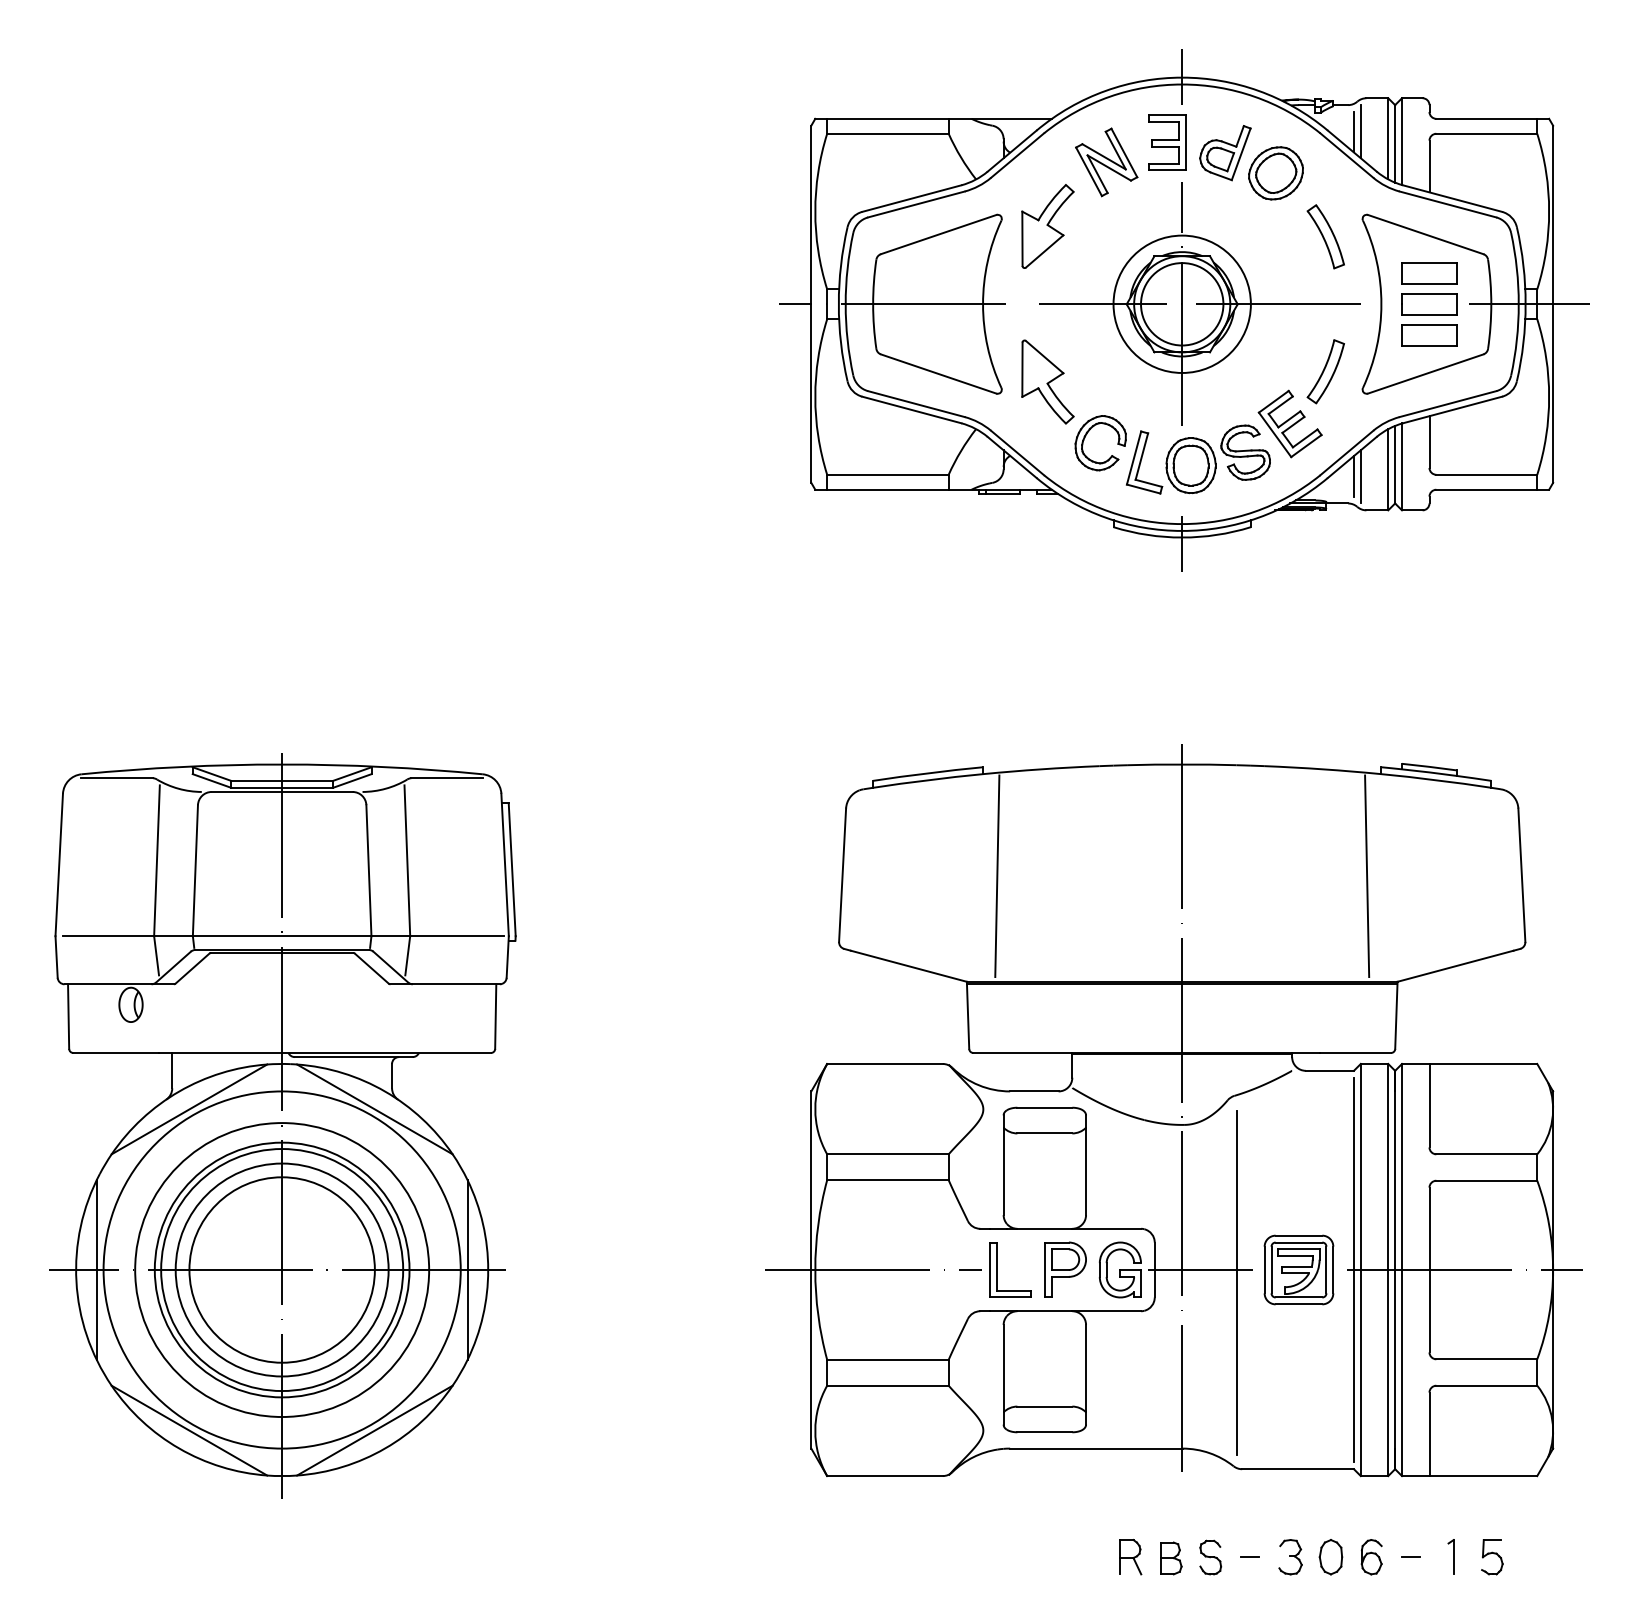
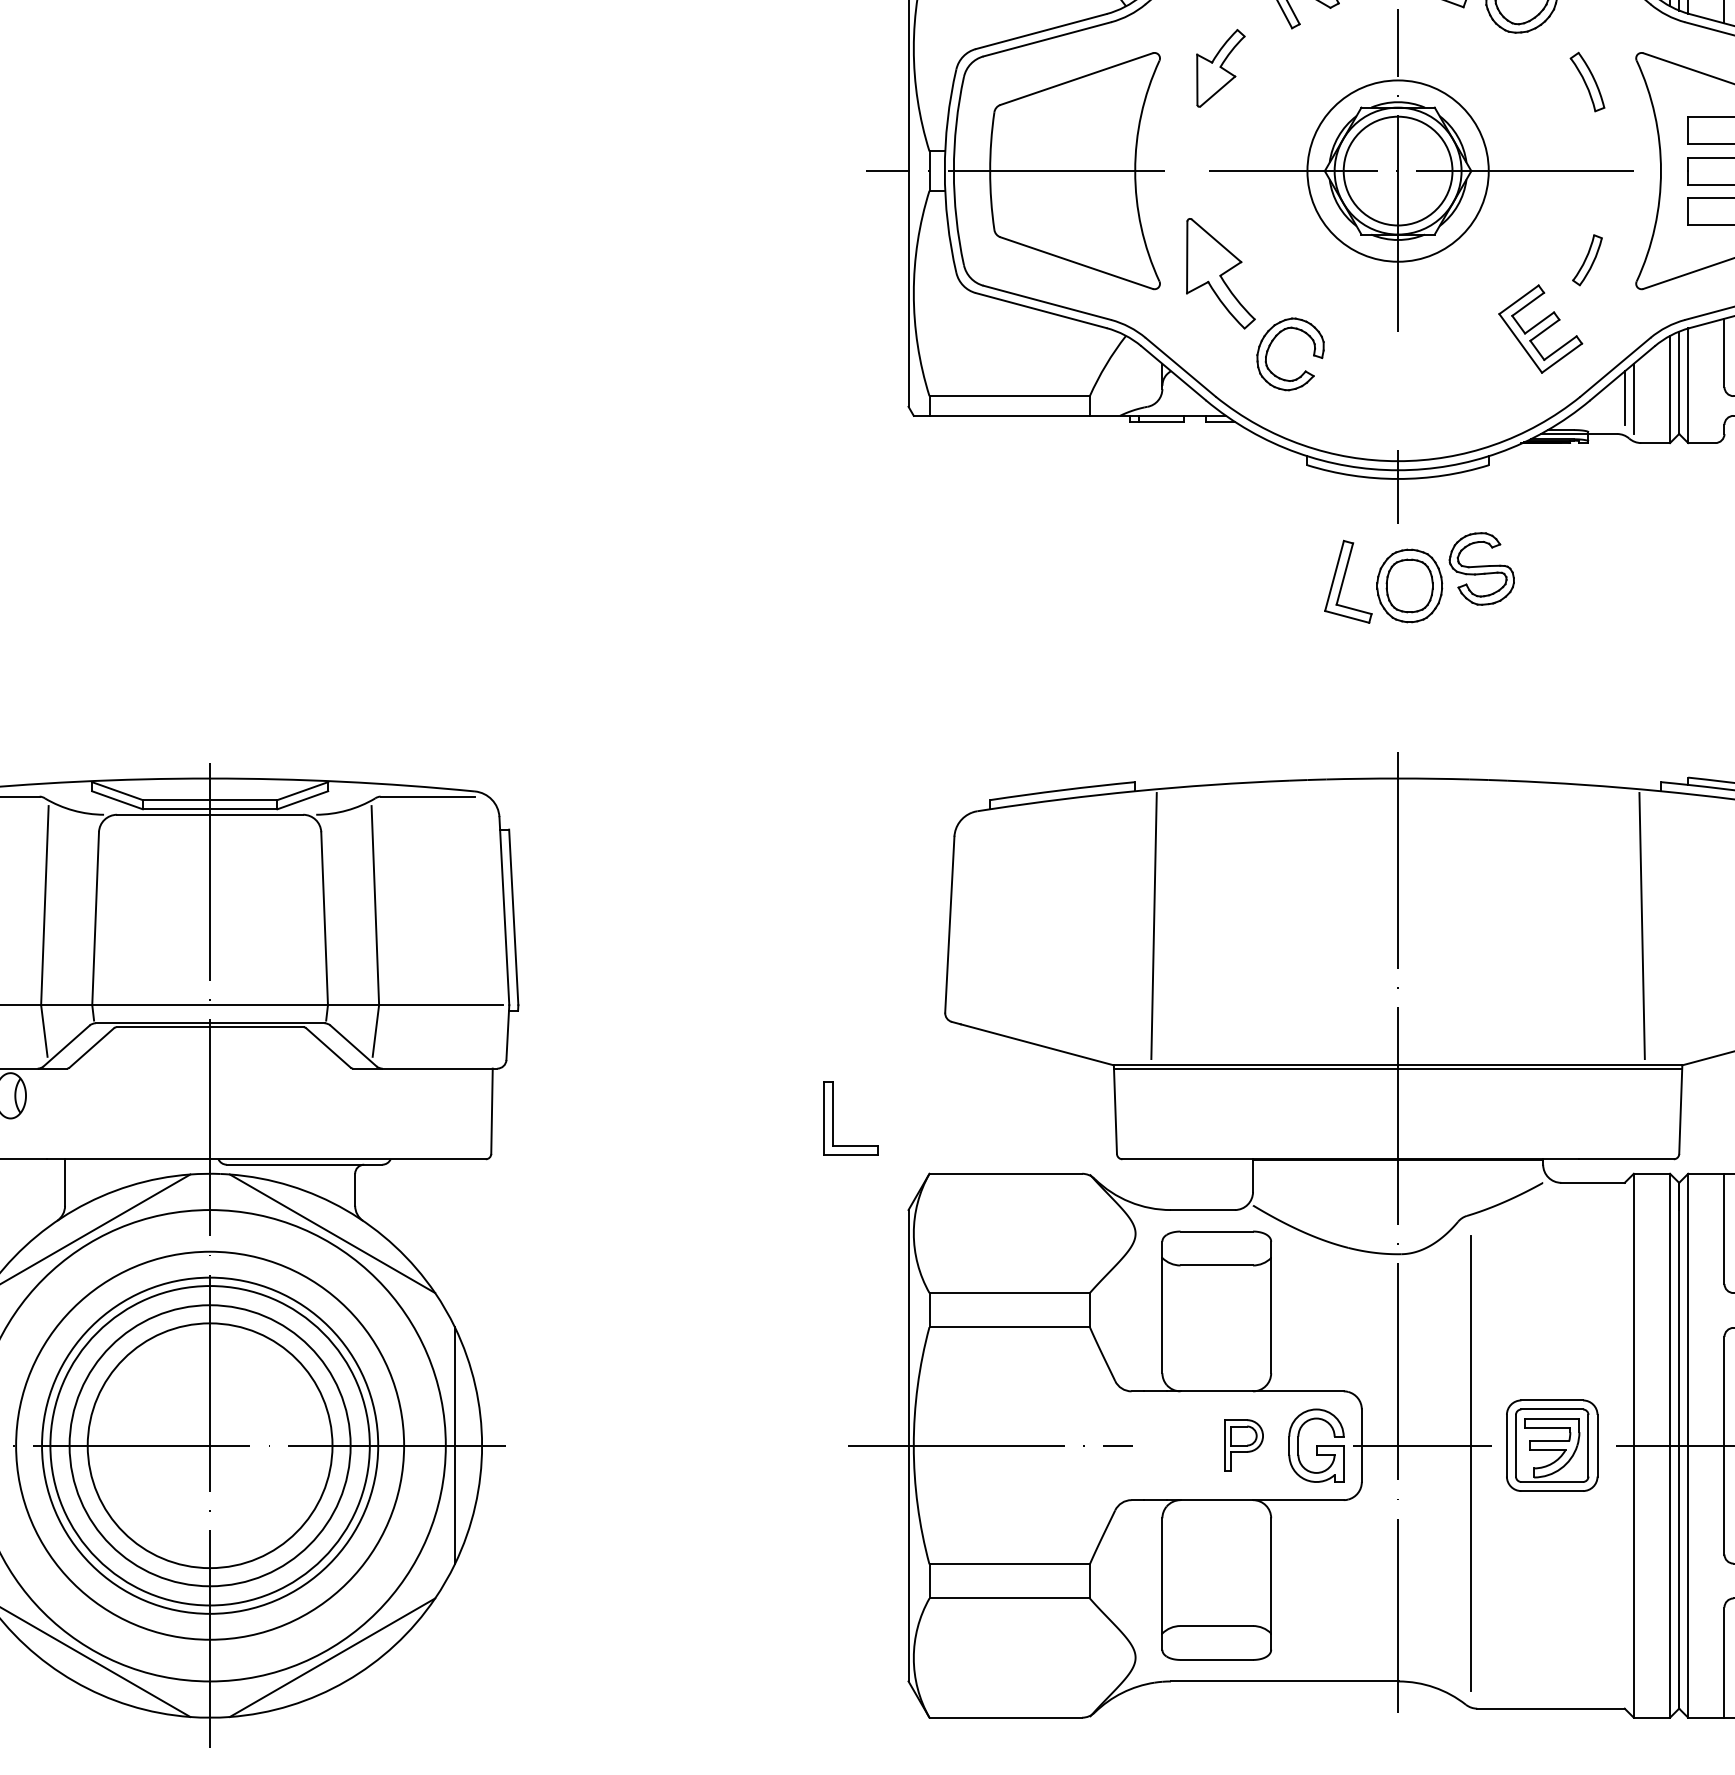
part: (1047, 226) -> (1220, 68), size x0.7
part: (1325, 236) -> (1587, 81), size x0.7
part: (1325, 371) -> (1587, 259), size x0.6
part: (1198, 459) -> (1419, 577), moved
part: (997, 1269) -> (833, 1117), moved
part: (1065, 1269) -> (1244, 1445), size x0.7
line: (1353, 1269) -> (1624, 1445), removed

